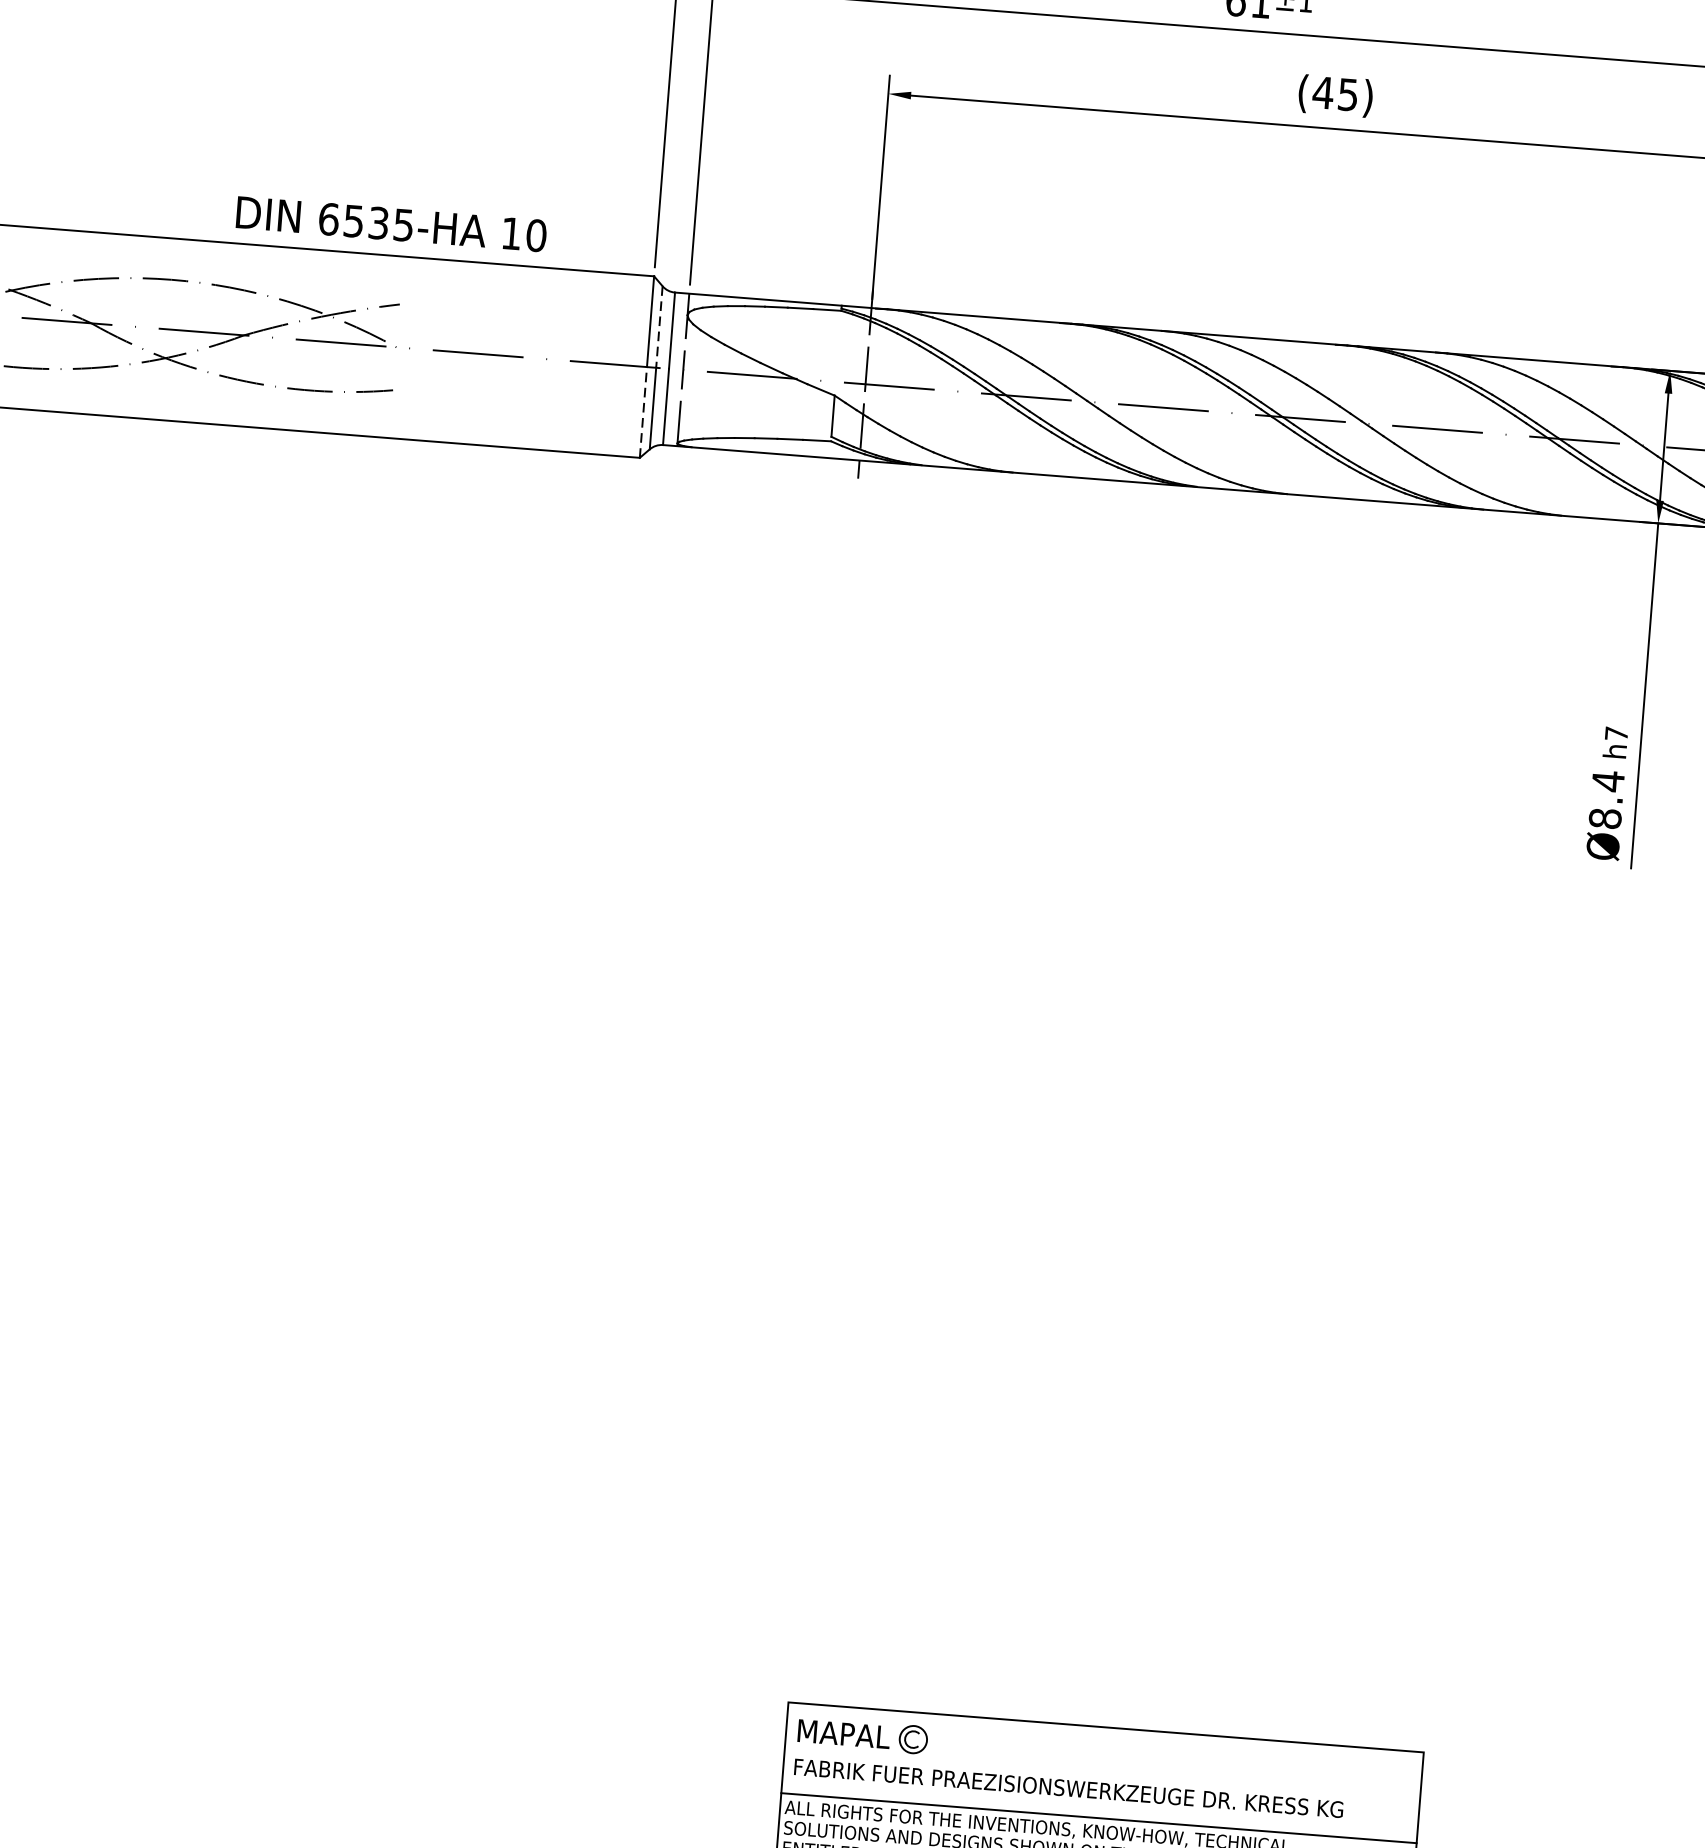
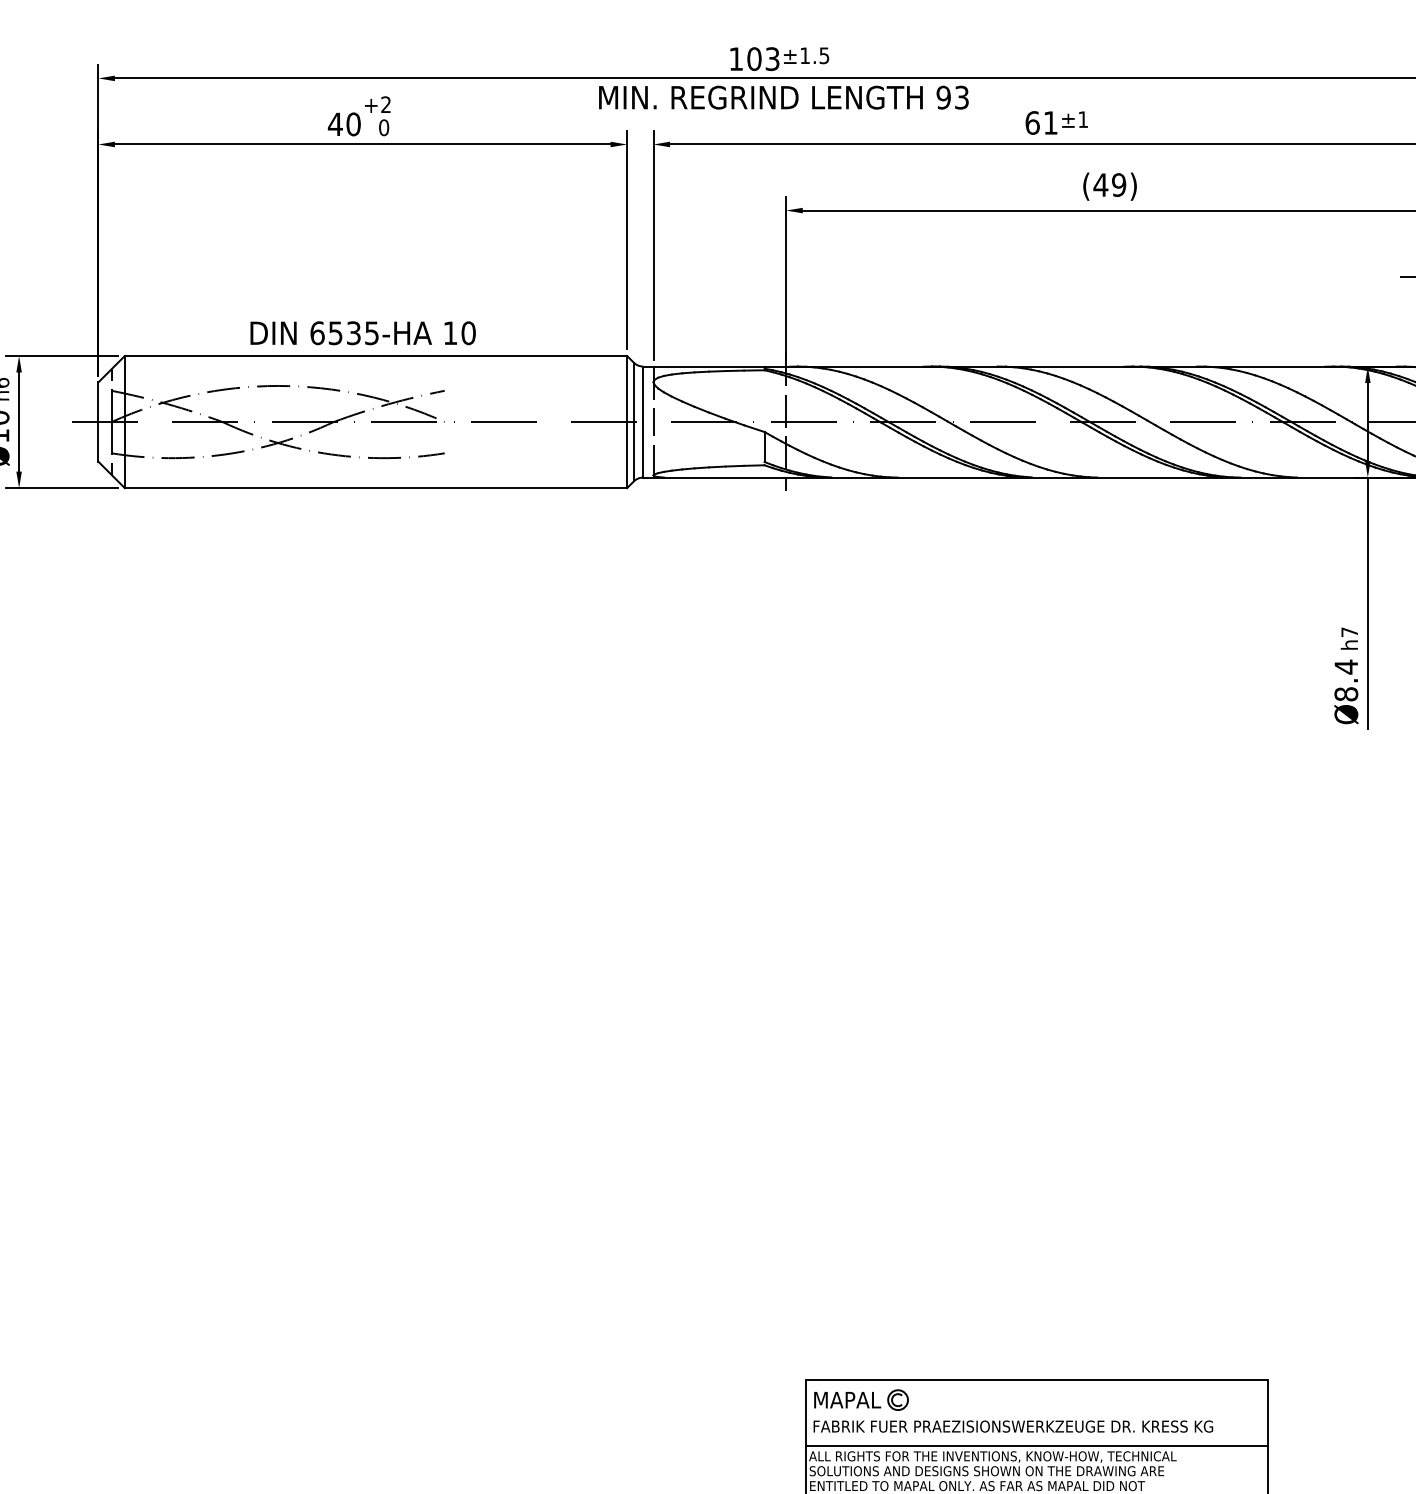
text: (1348, 94) -> (1119, 184), (45) -> (49)
text: (390, 224) -> (362, 333), moved
line: (658, 327) -> (633, 392), dashed -> solid
line: (644, 411) -> (627, 454), dashed -> solid

